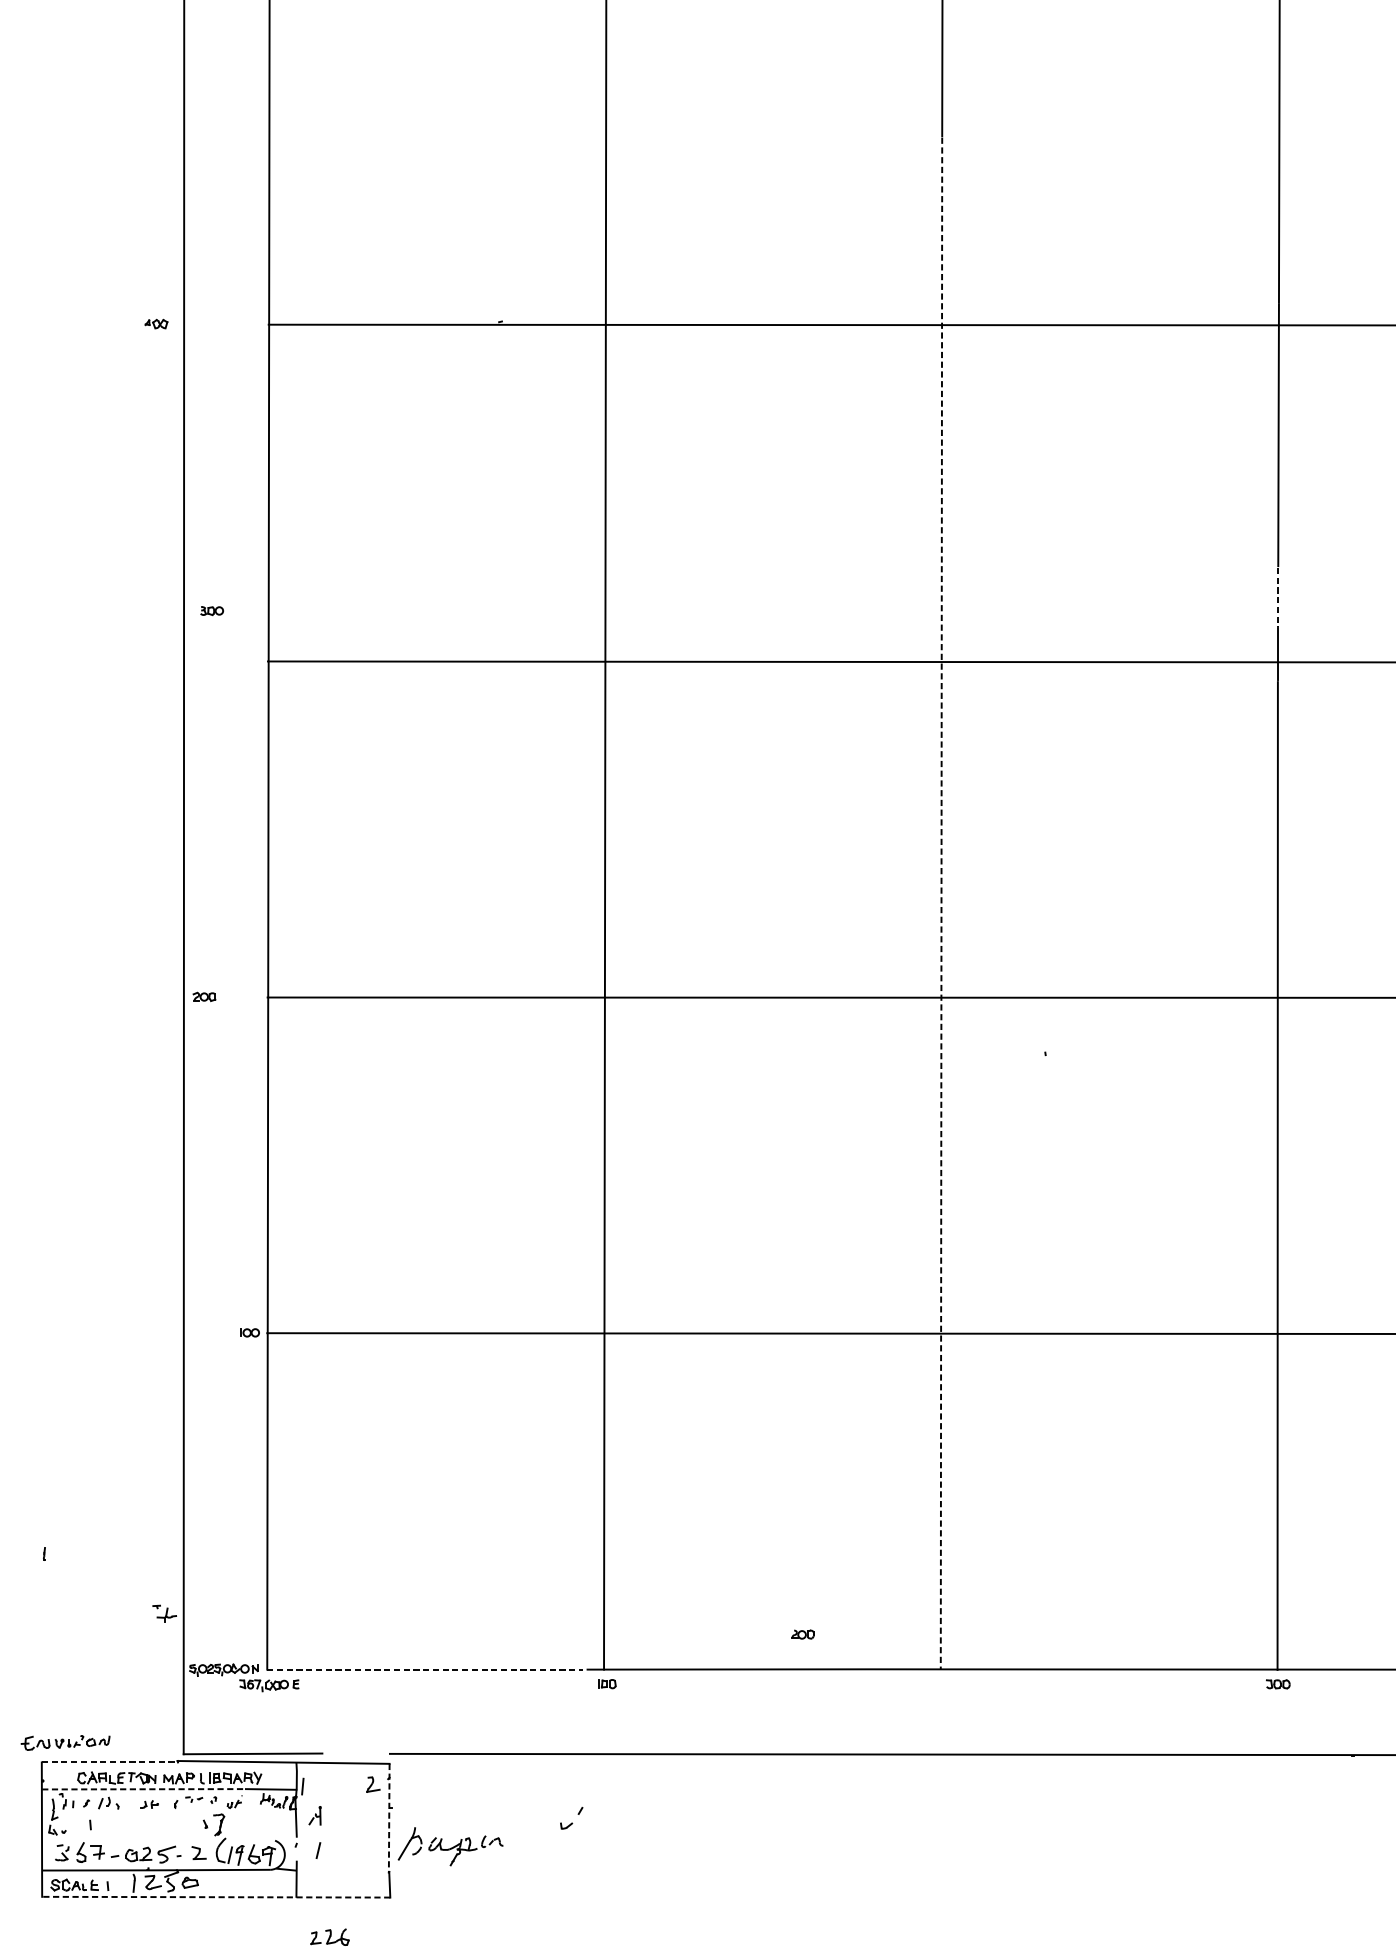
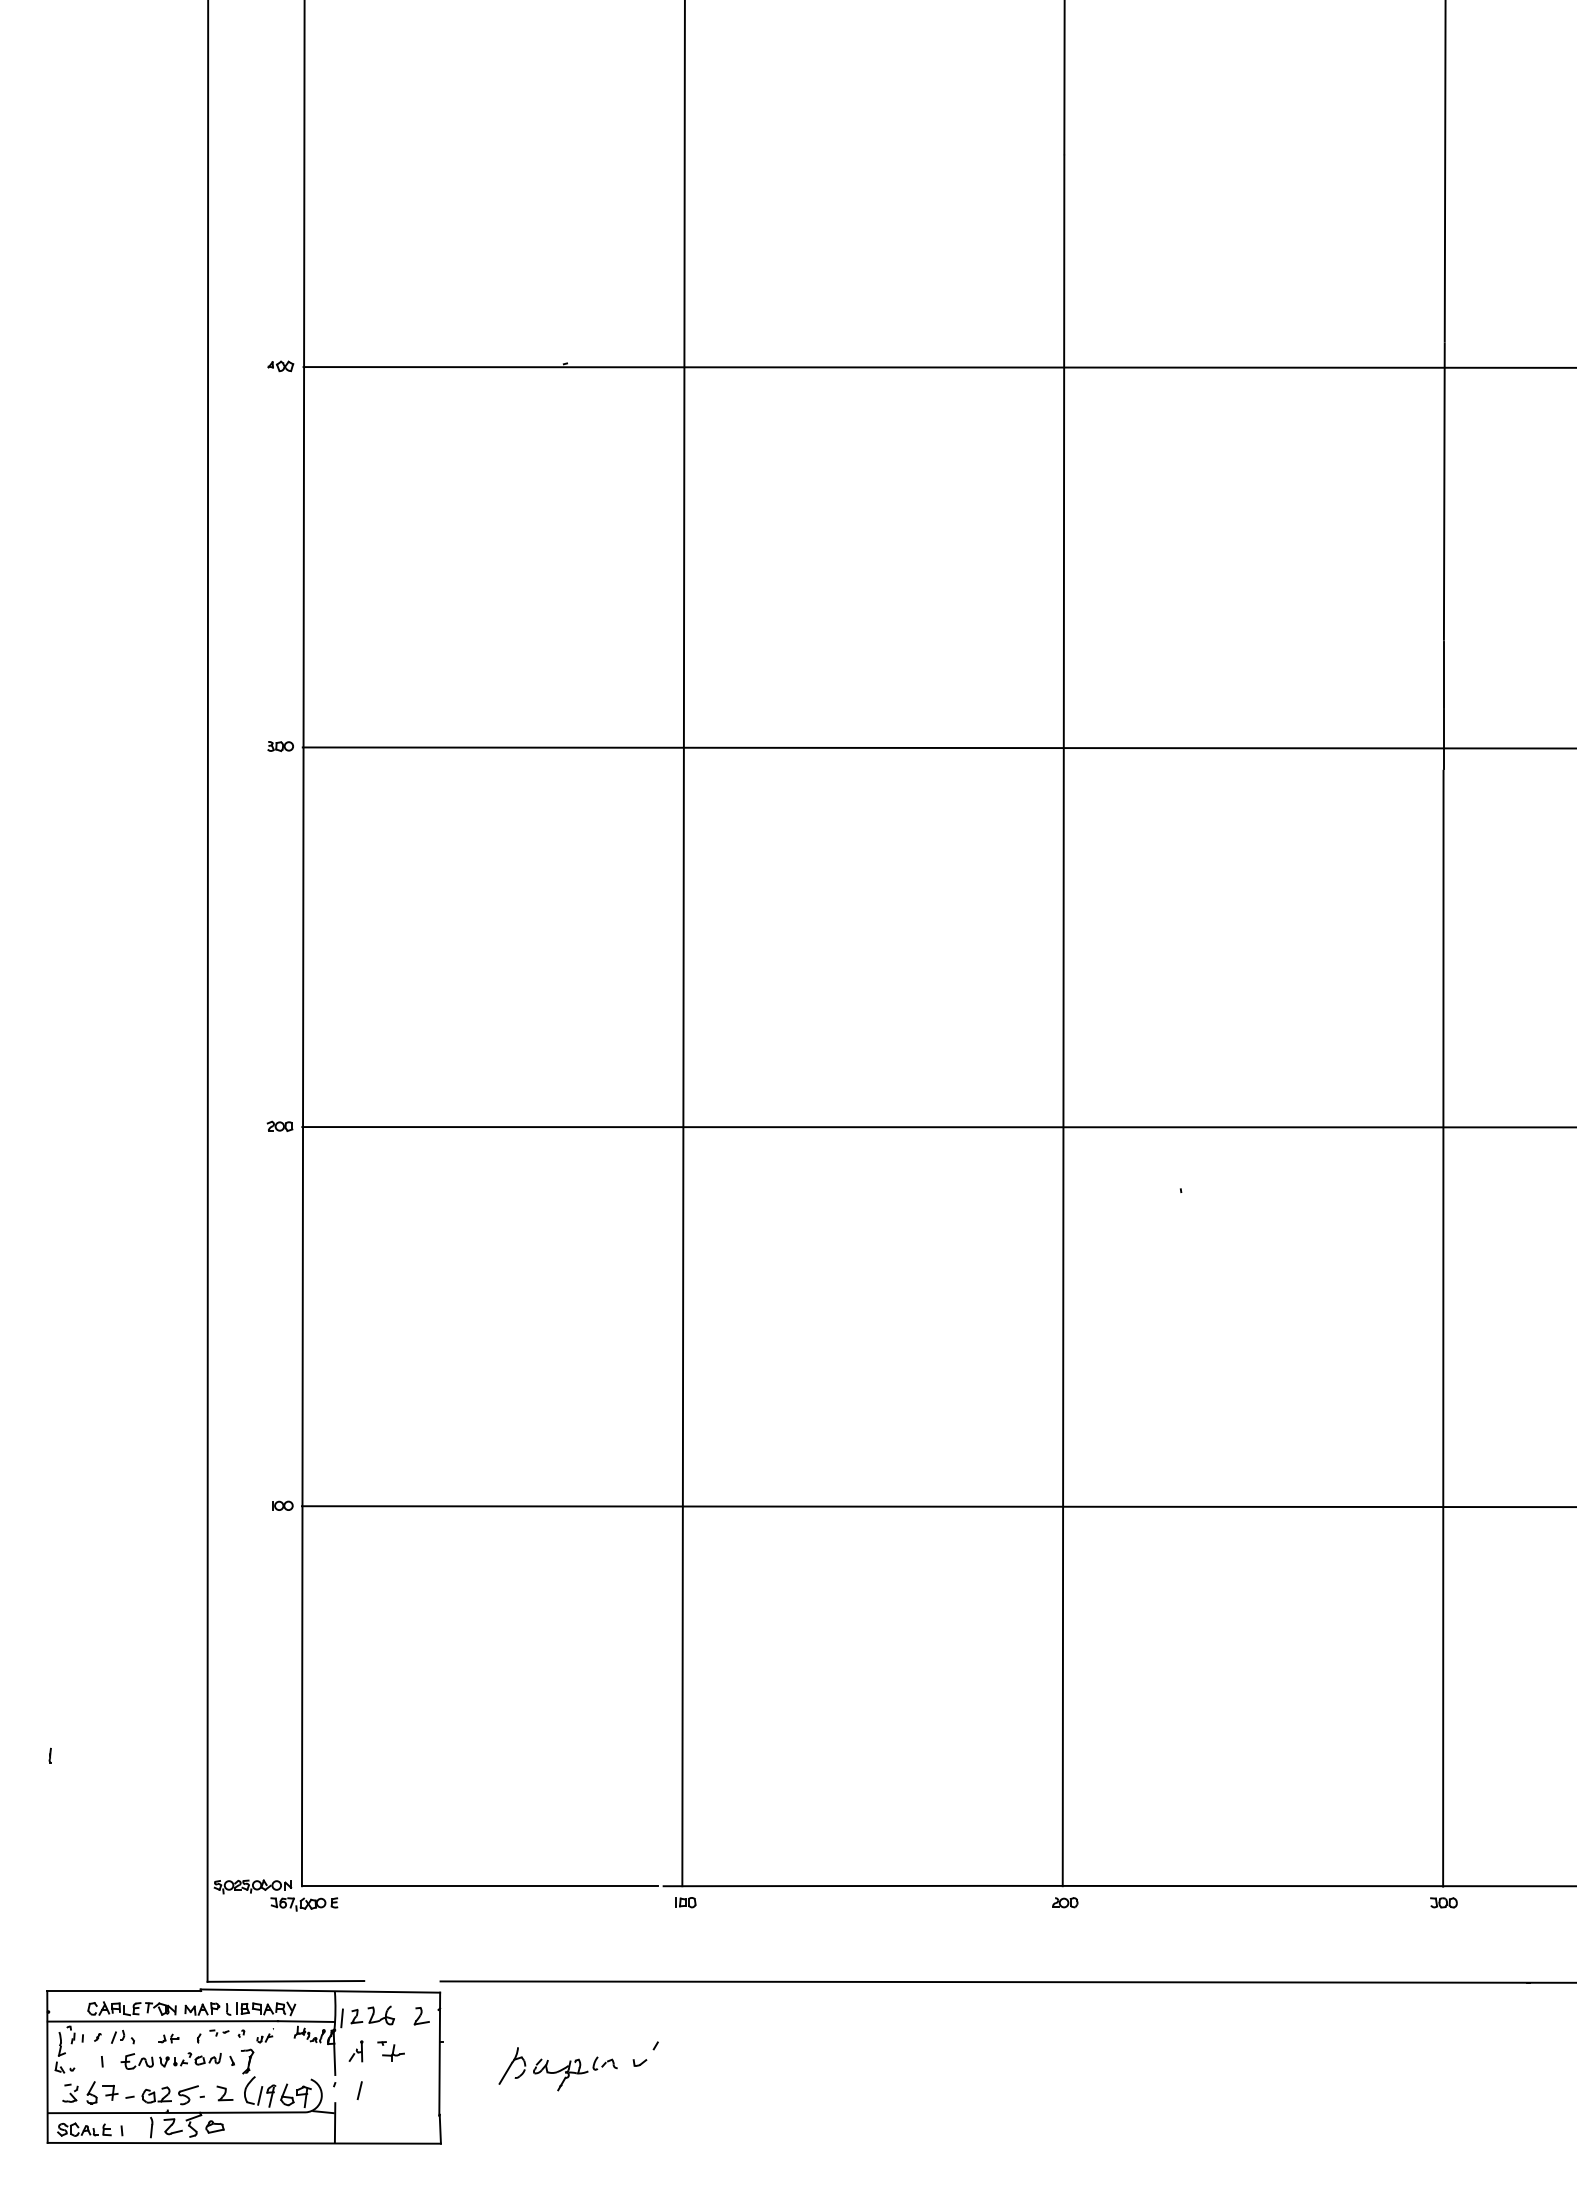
part: (156, 324) -> (280, 366), moved
line: (1277, 597) -> (1443, 675), dashed -> solid
part: (211, 611) -> (280, 746), moved
line: (941, 904) -> (1063, 1021), dashed -> solid
part: (204, 996) -> (279, 1125), moved
part: (164, 1614) -> (390, 2051), moved
part: (803, 1634) -> (1065, 1902), moved
line: (425, 1669) -> (480, 1886), dashed -> solid
part: (65, 1742) -> (170, 2060), moved
line: (110, 1762) -> (124, 1991), dashed -> solid
line: (144, 1789) -> (163, 2021), dashed -> solid
line: (389, 1818) -> (439, 2054), dashed -> solid
part: (450, 1846) -> (557, 2069), moved
line: (216, 1897) -> (244, 2143), dashed -> solid
part: (329, 1937) -> (372, 2015), moved

